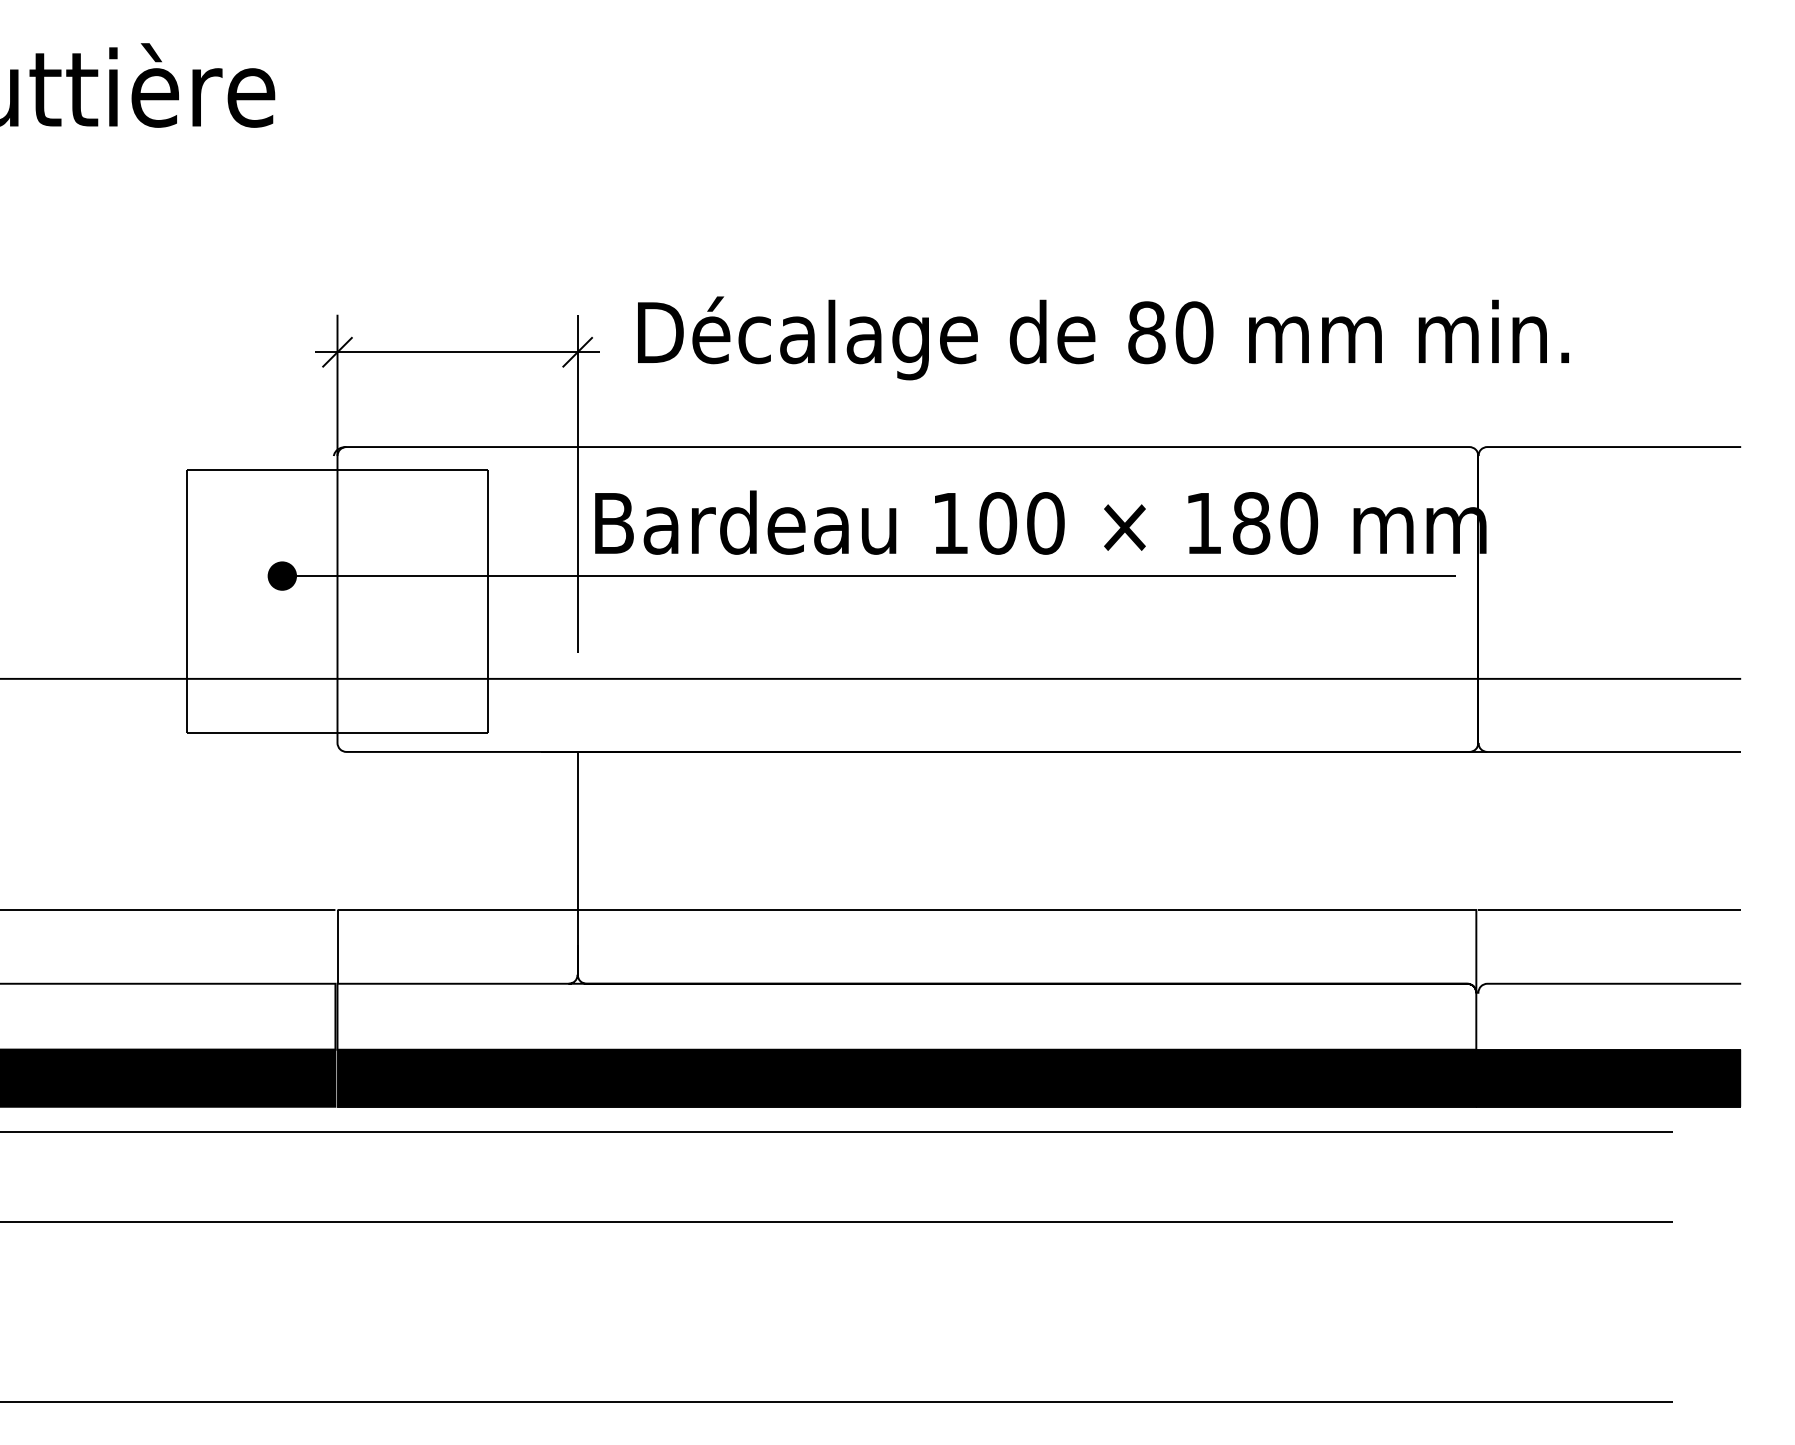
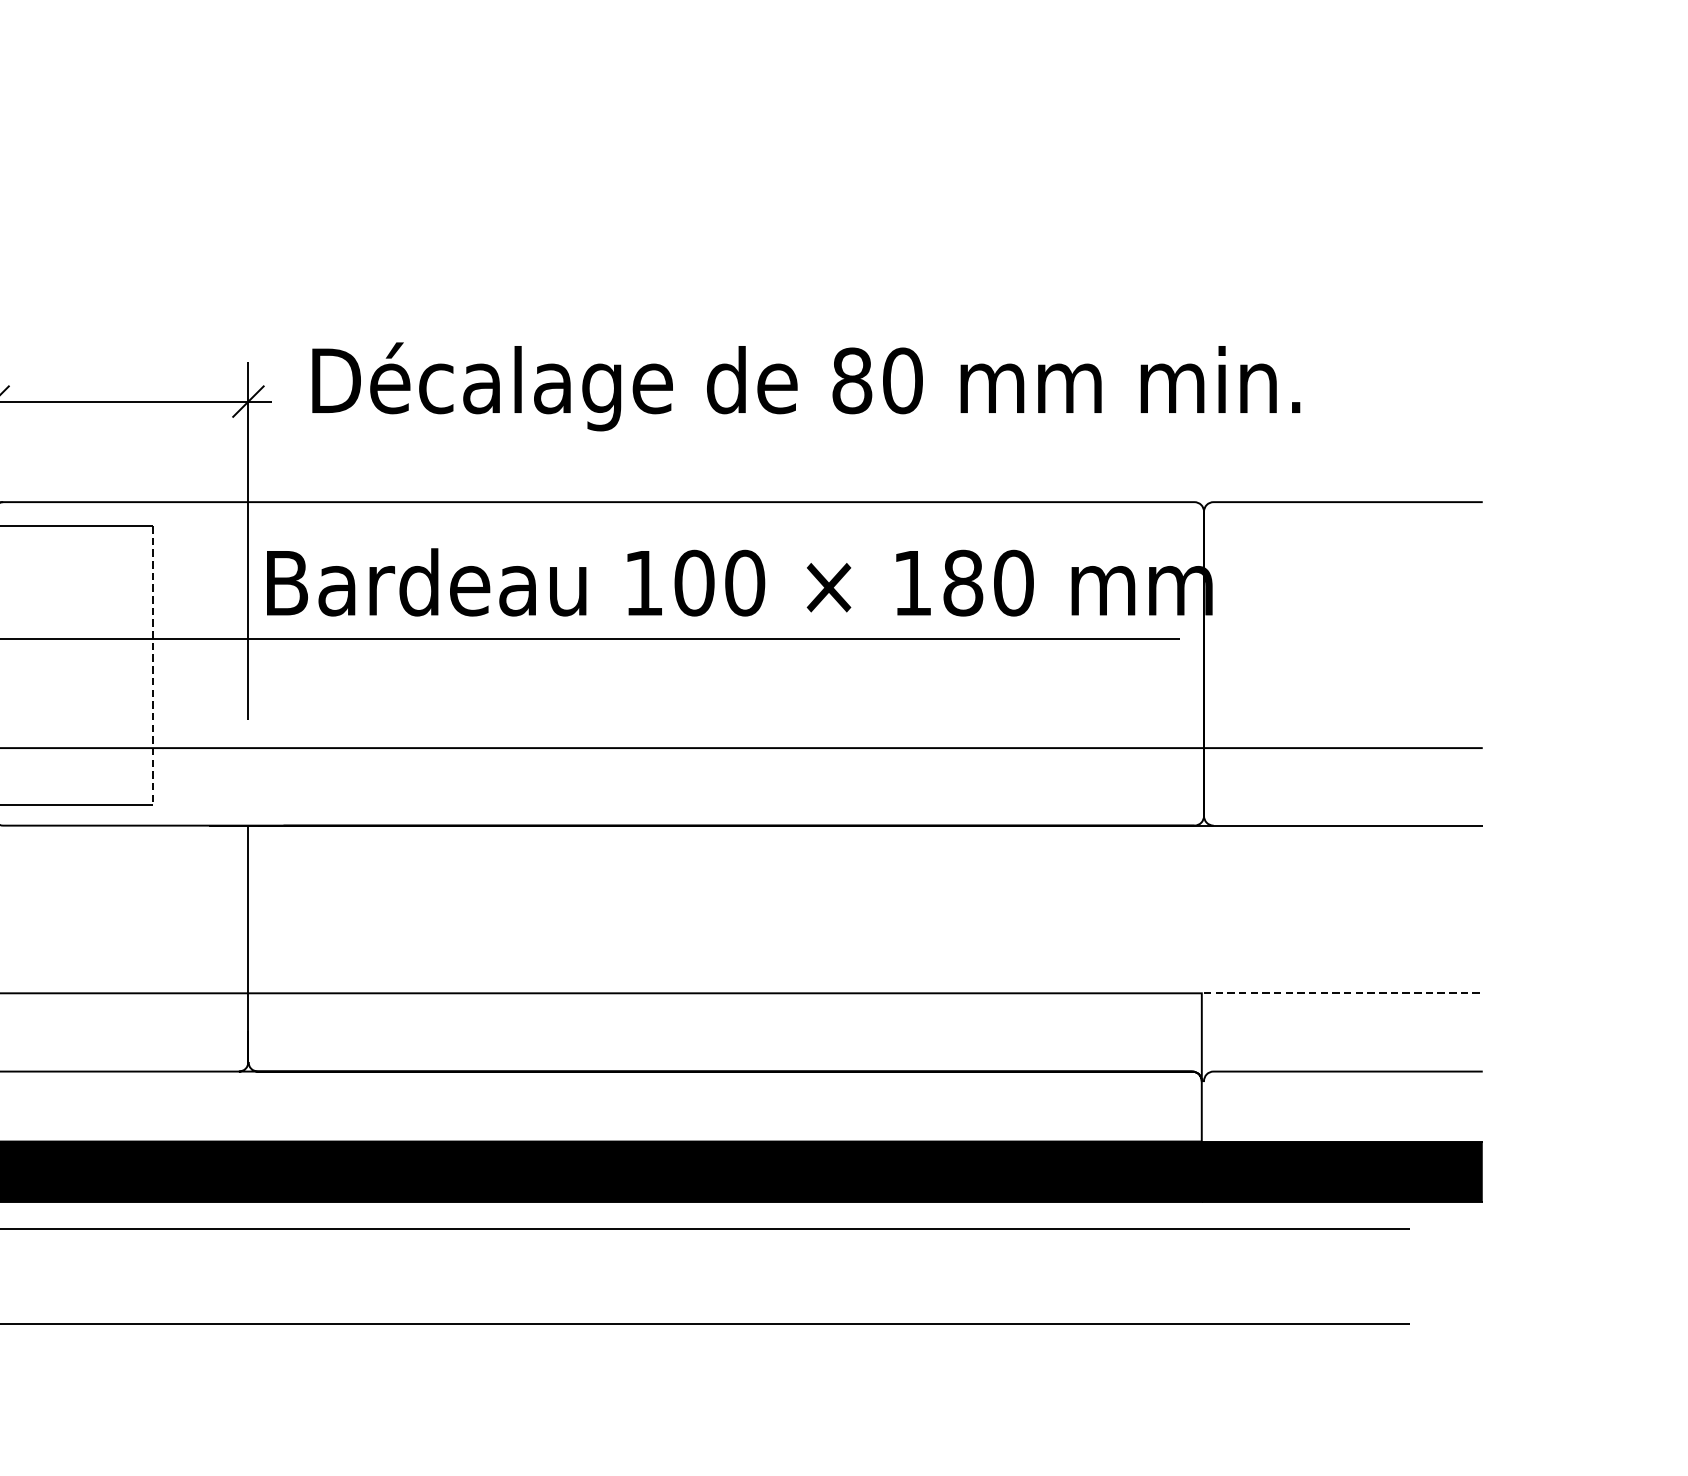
line: (487, 601) -> (152, 666), solid -> dashed
line: (1610, 910) -> (1344, 993), solid -> dashed

